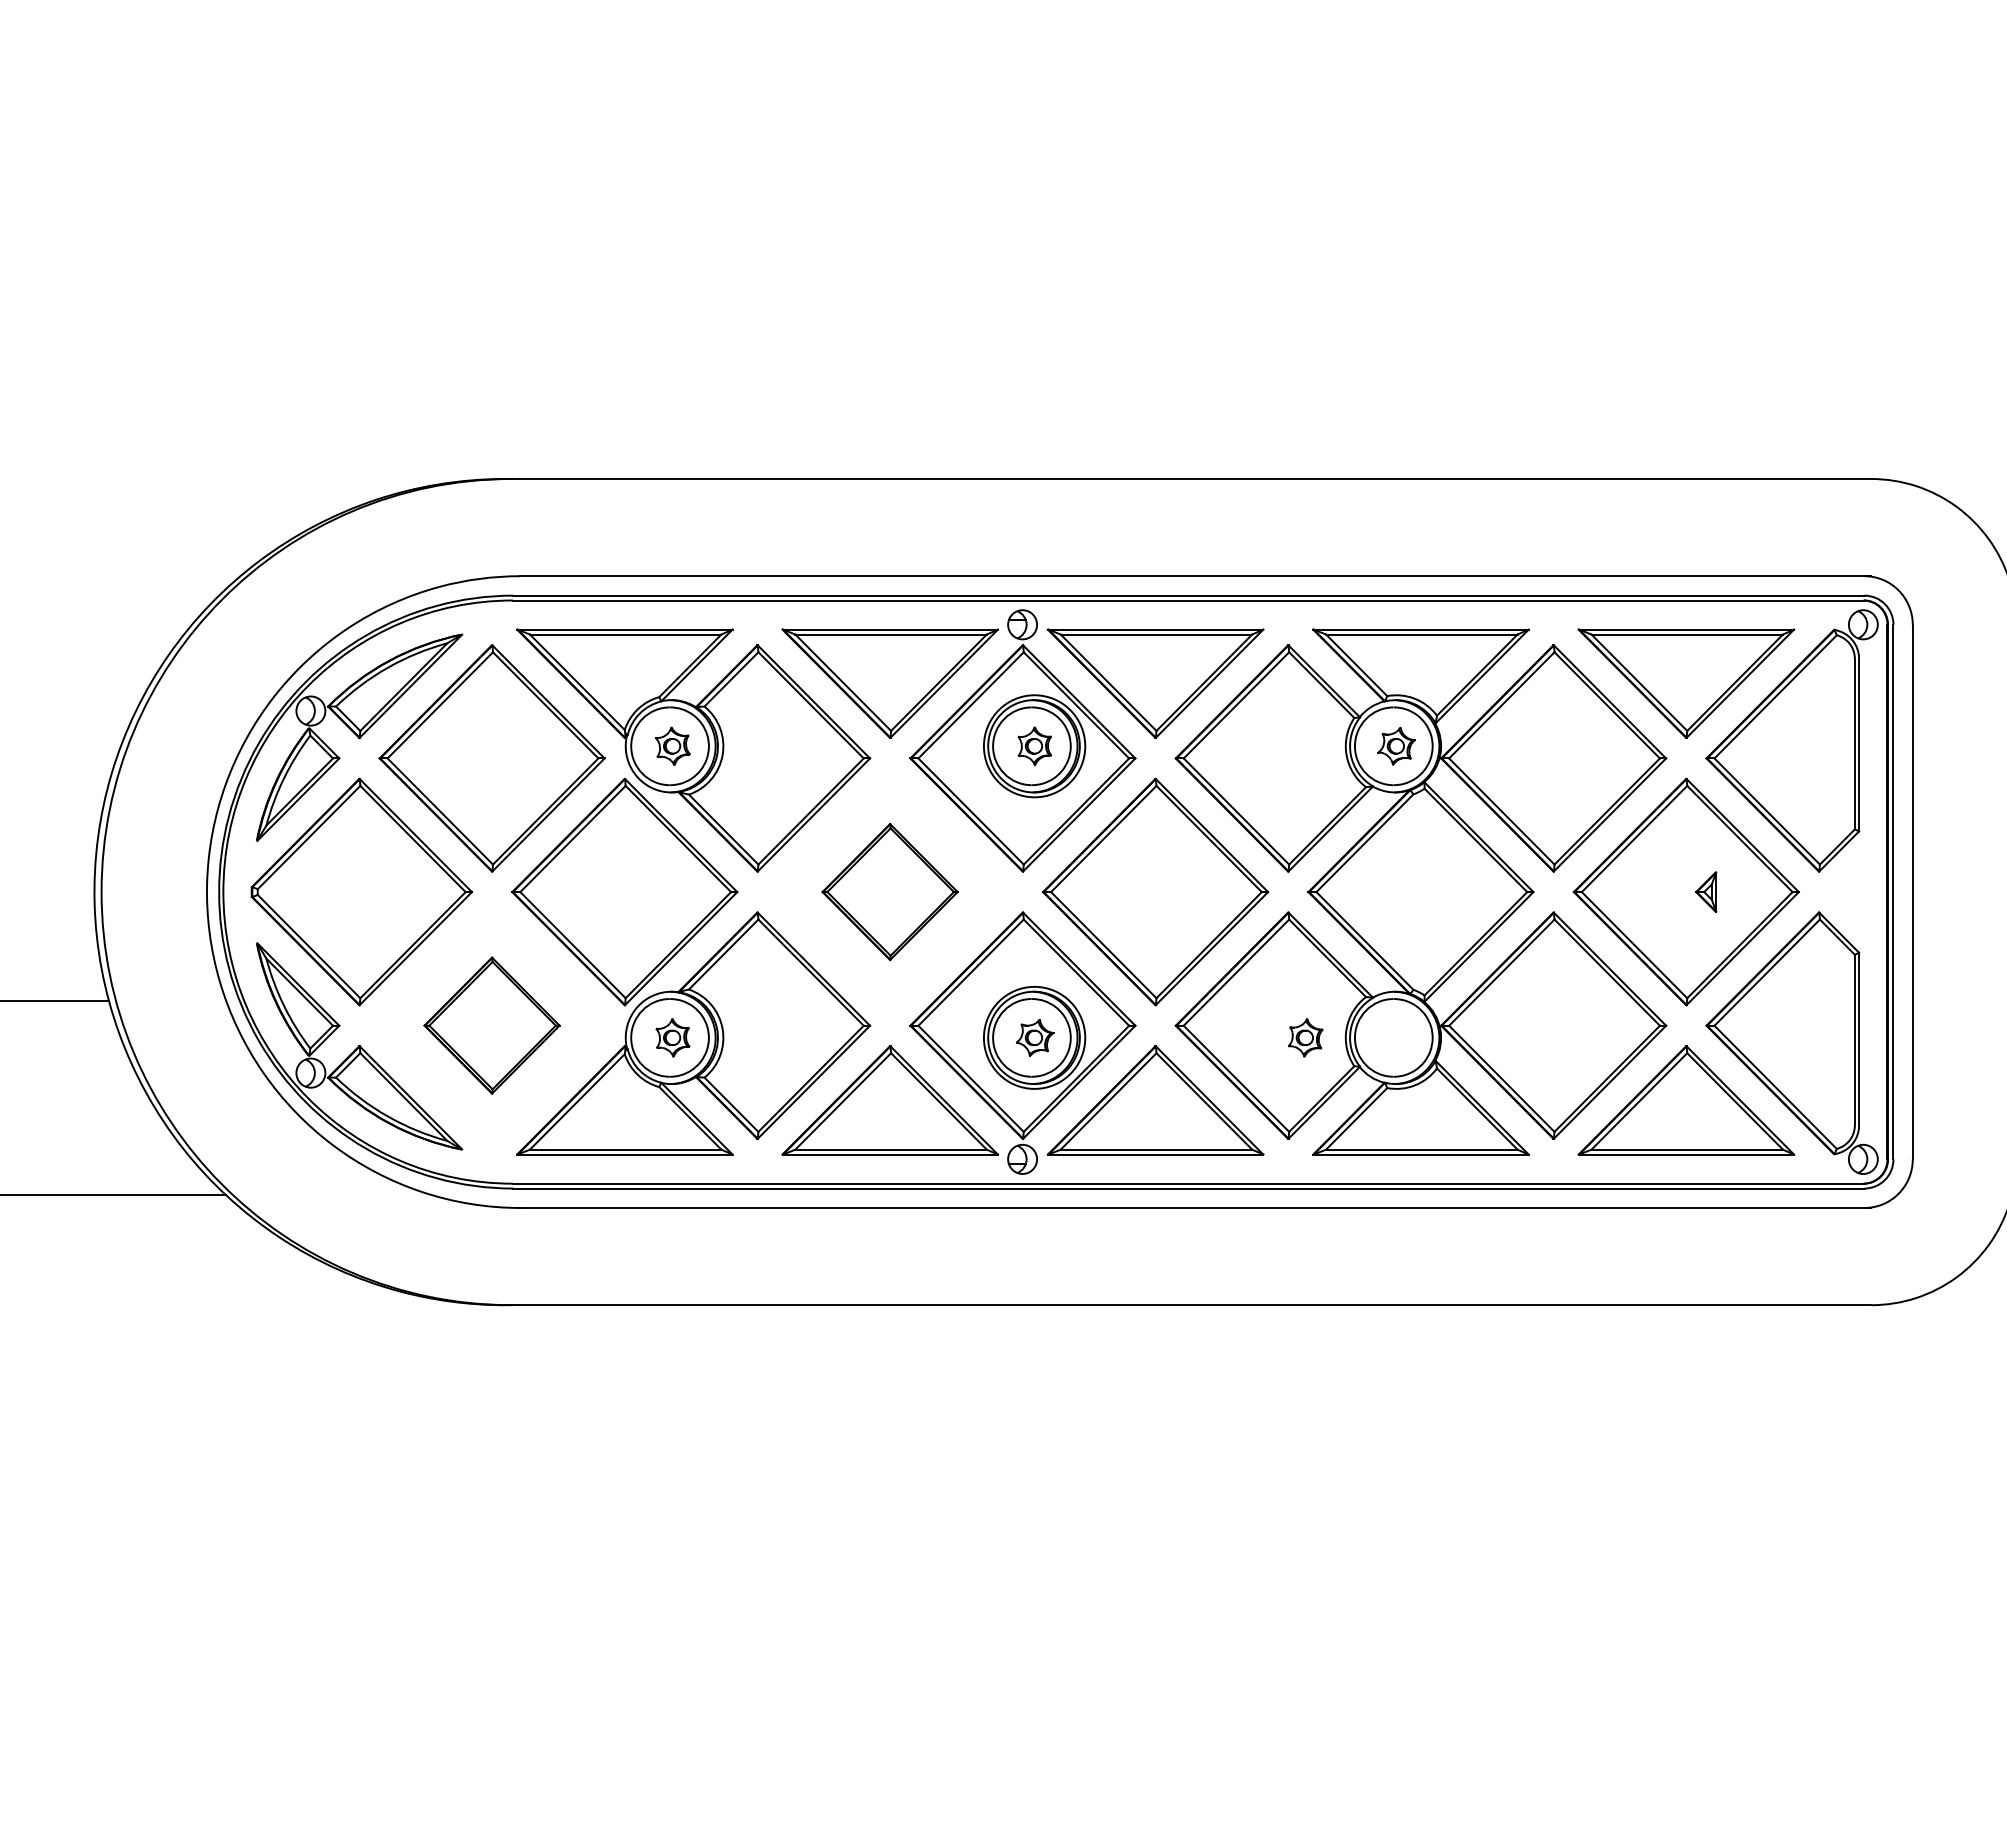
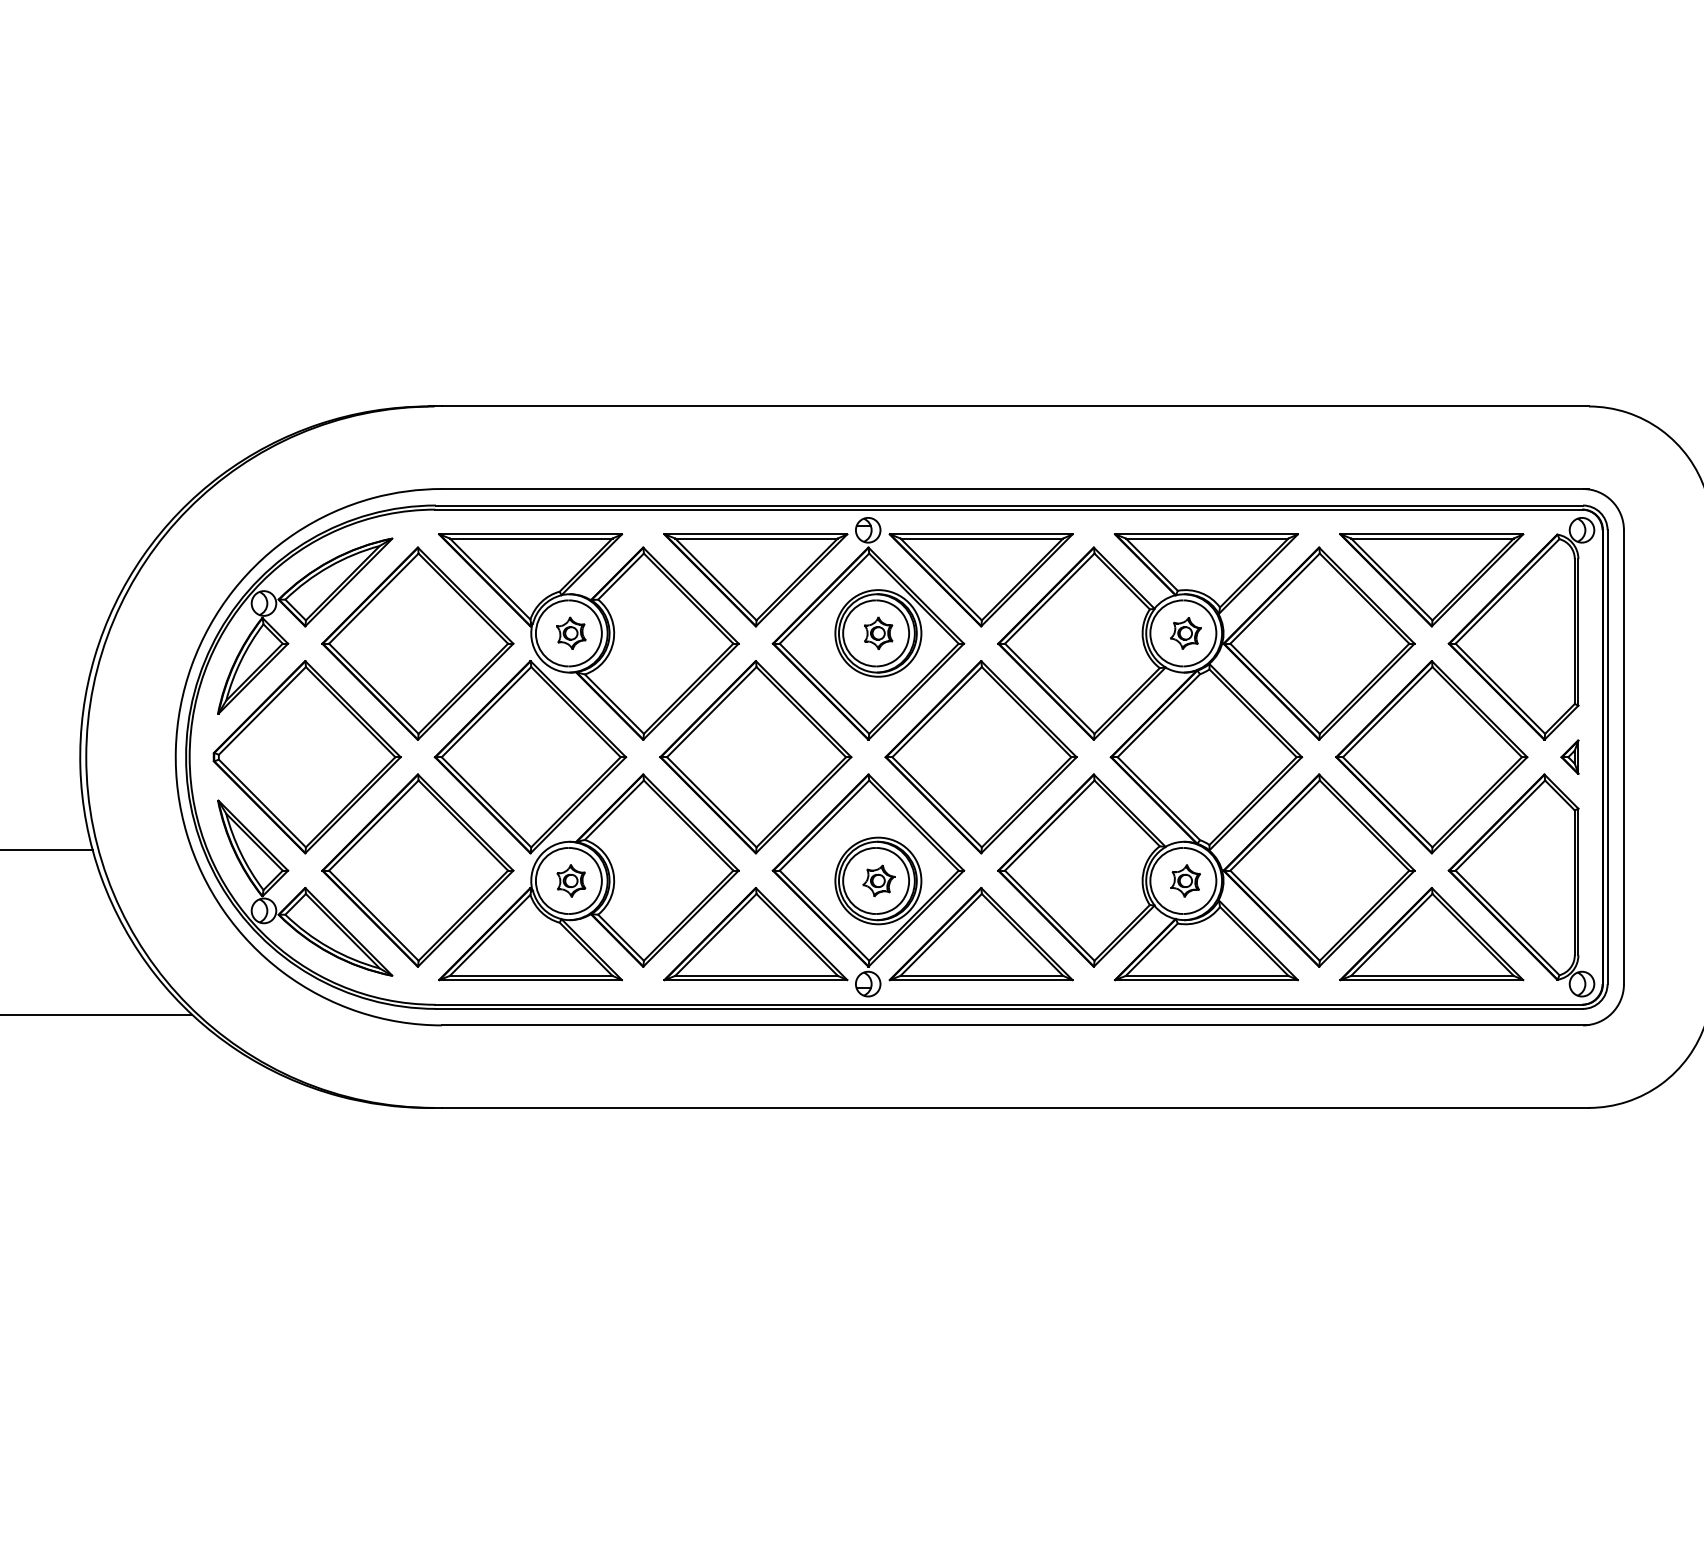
part: (889, 891) -> (755, 756), size x1.67
part: (1706, 891) -> (1570, 756), moved
part: (491, 1025) -> (417, 870), size x1.67
part: (1305, 1037) -> (1185, 880), moved

